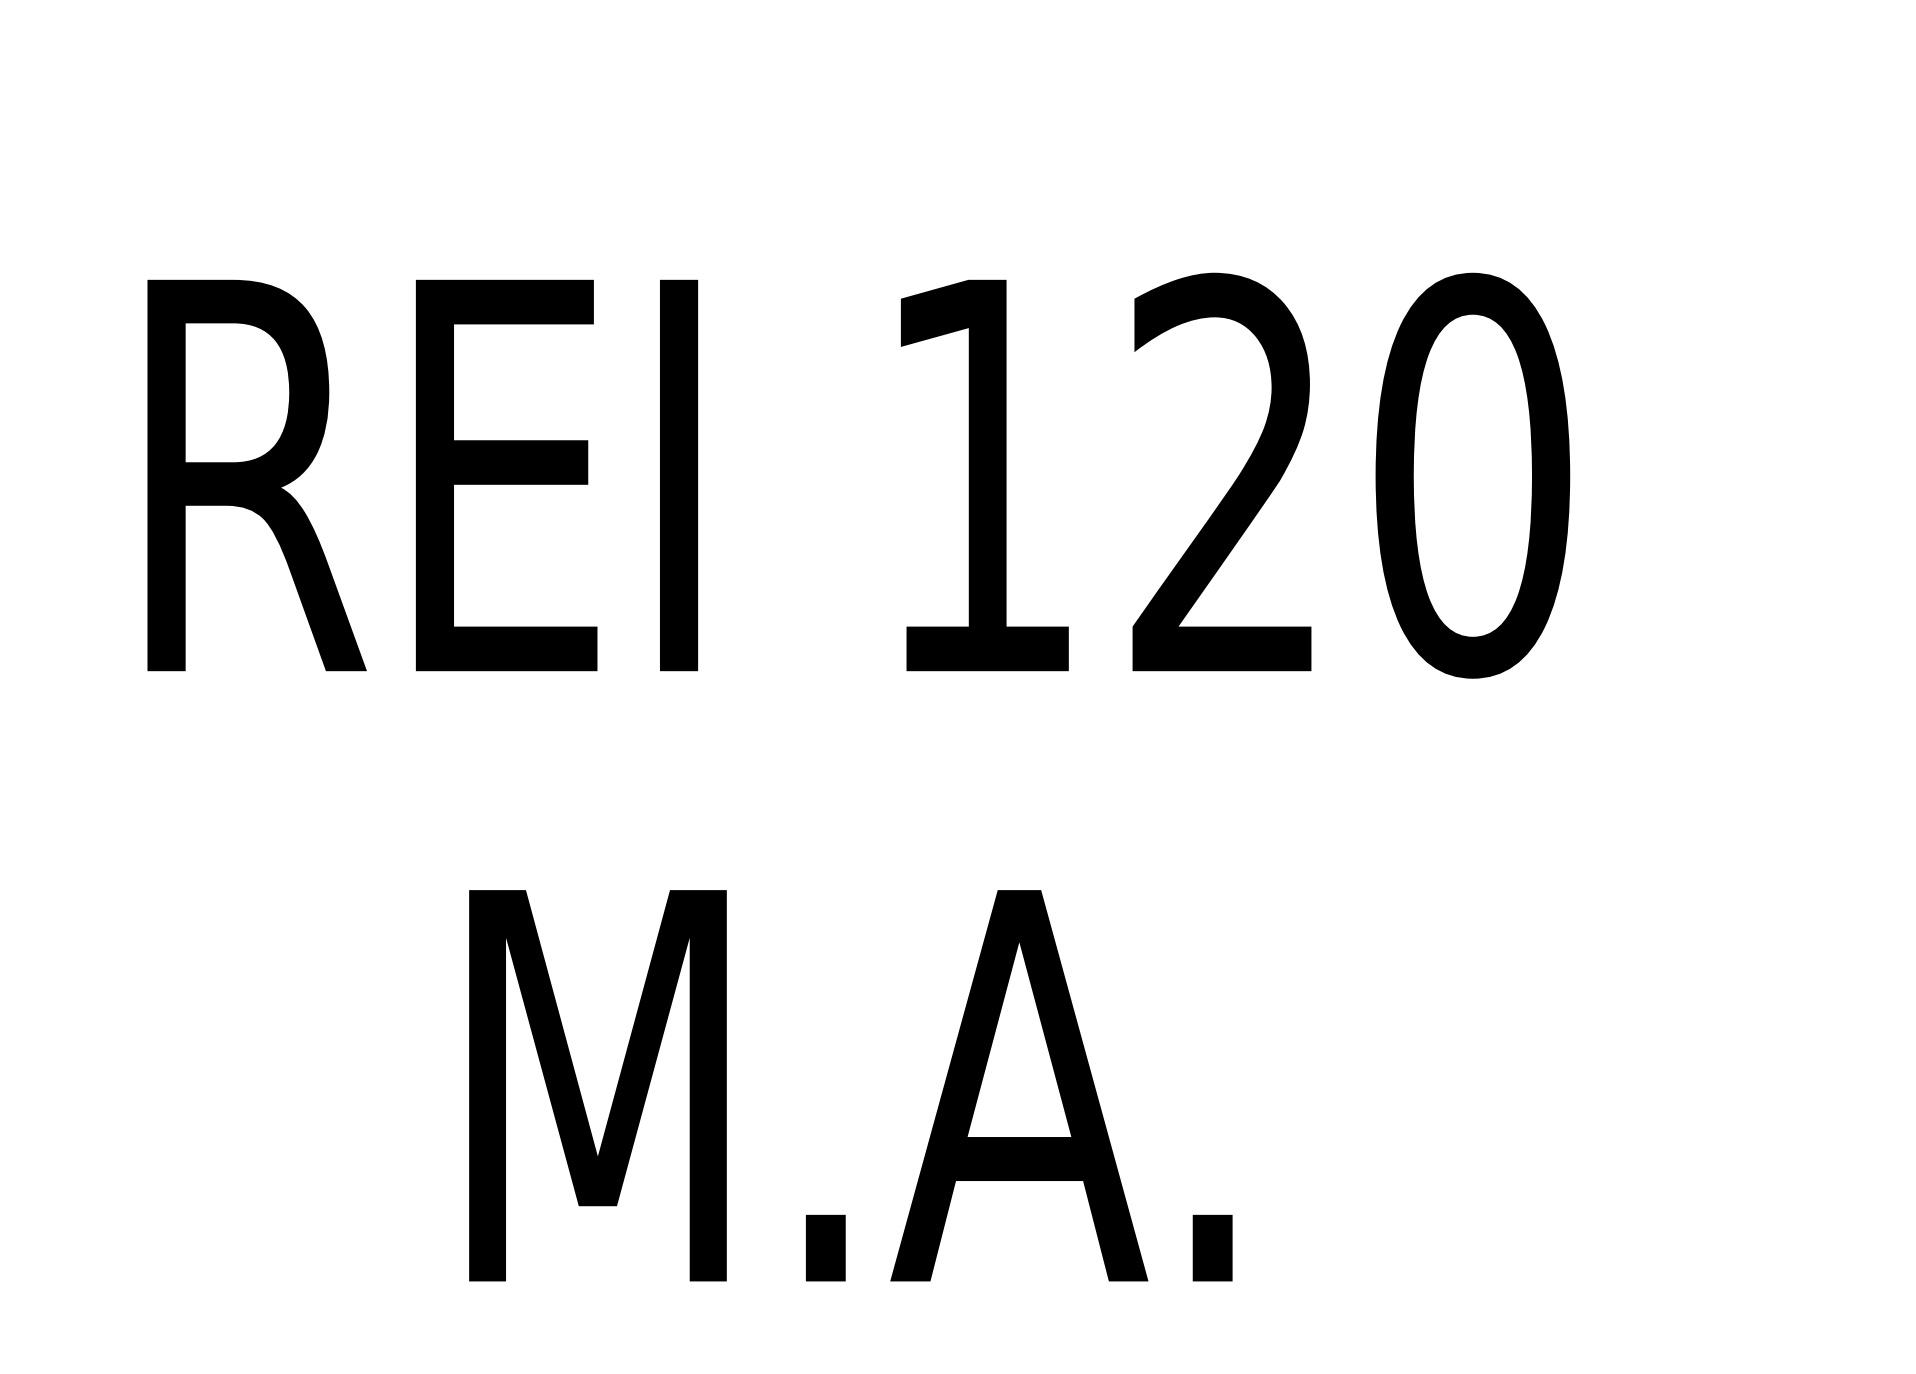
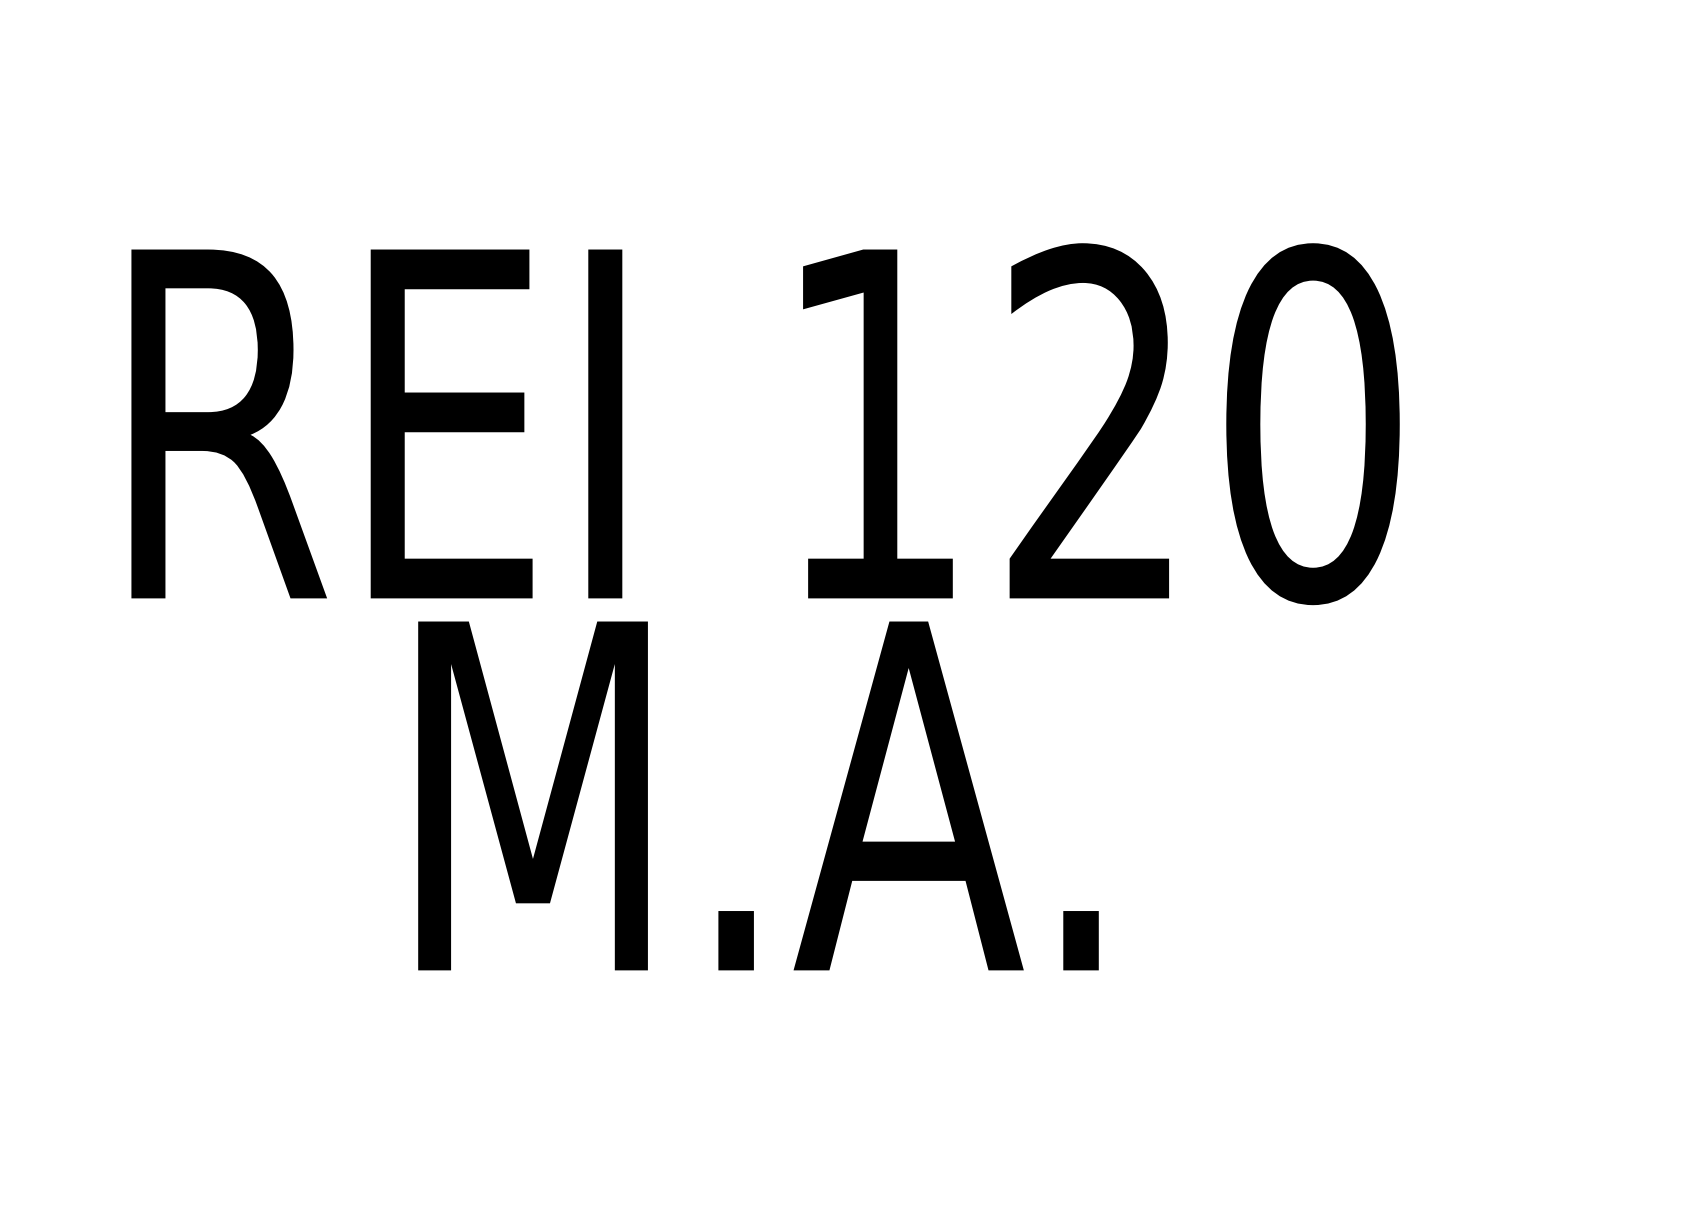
text: (850, 1085) -> (758, 795), moved

